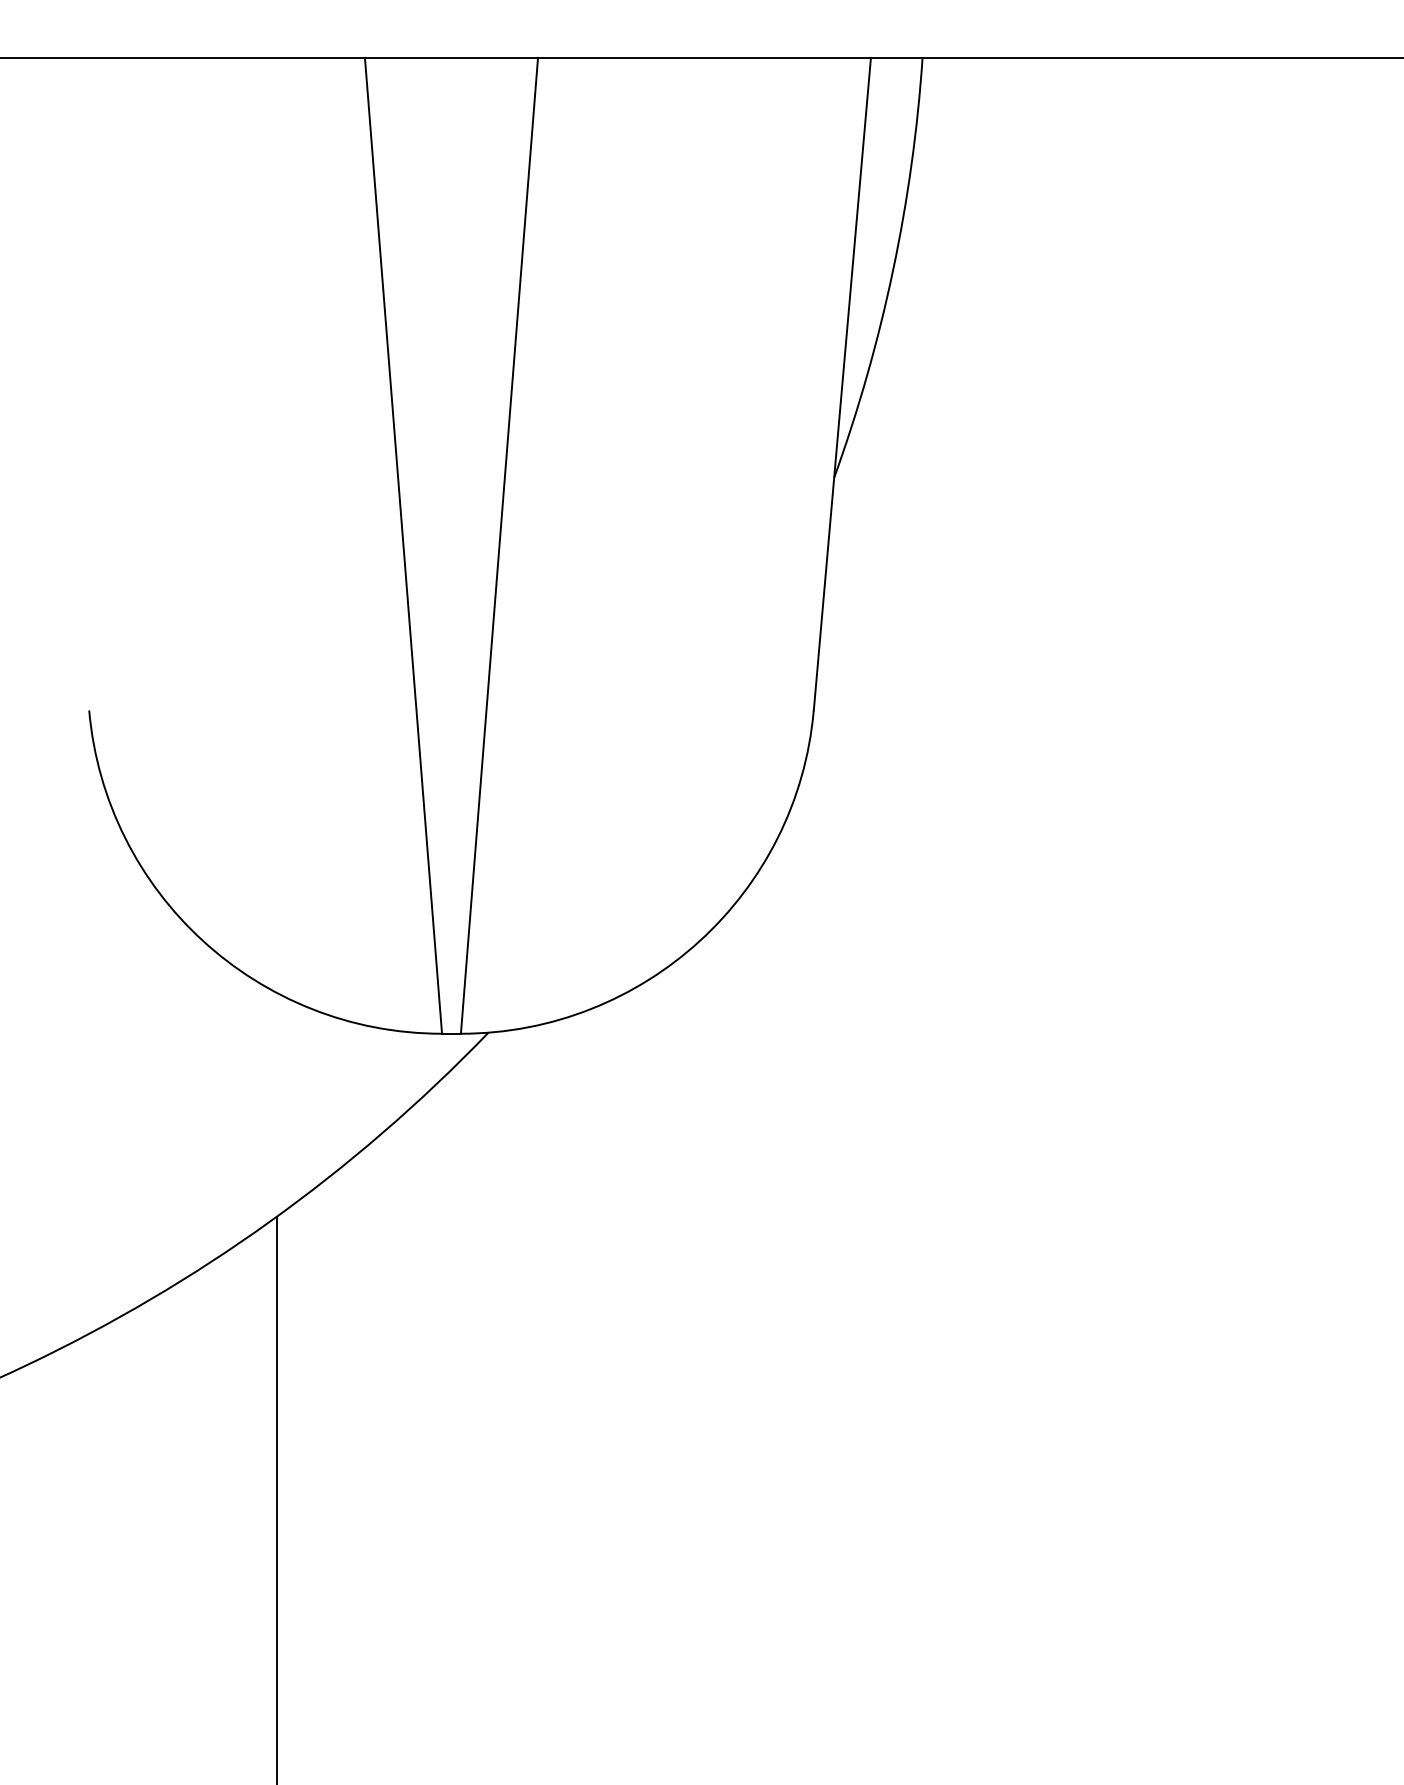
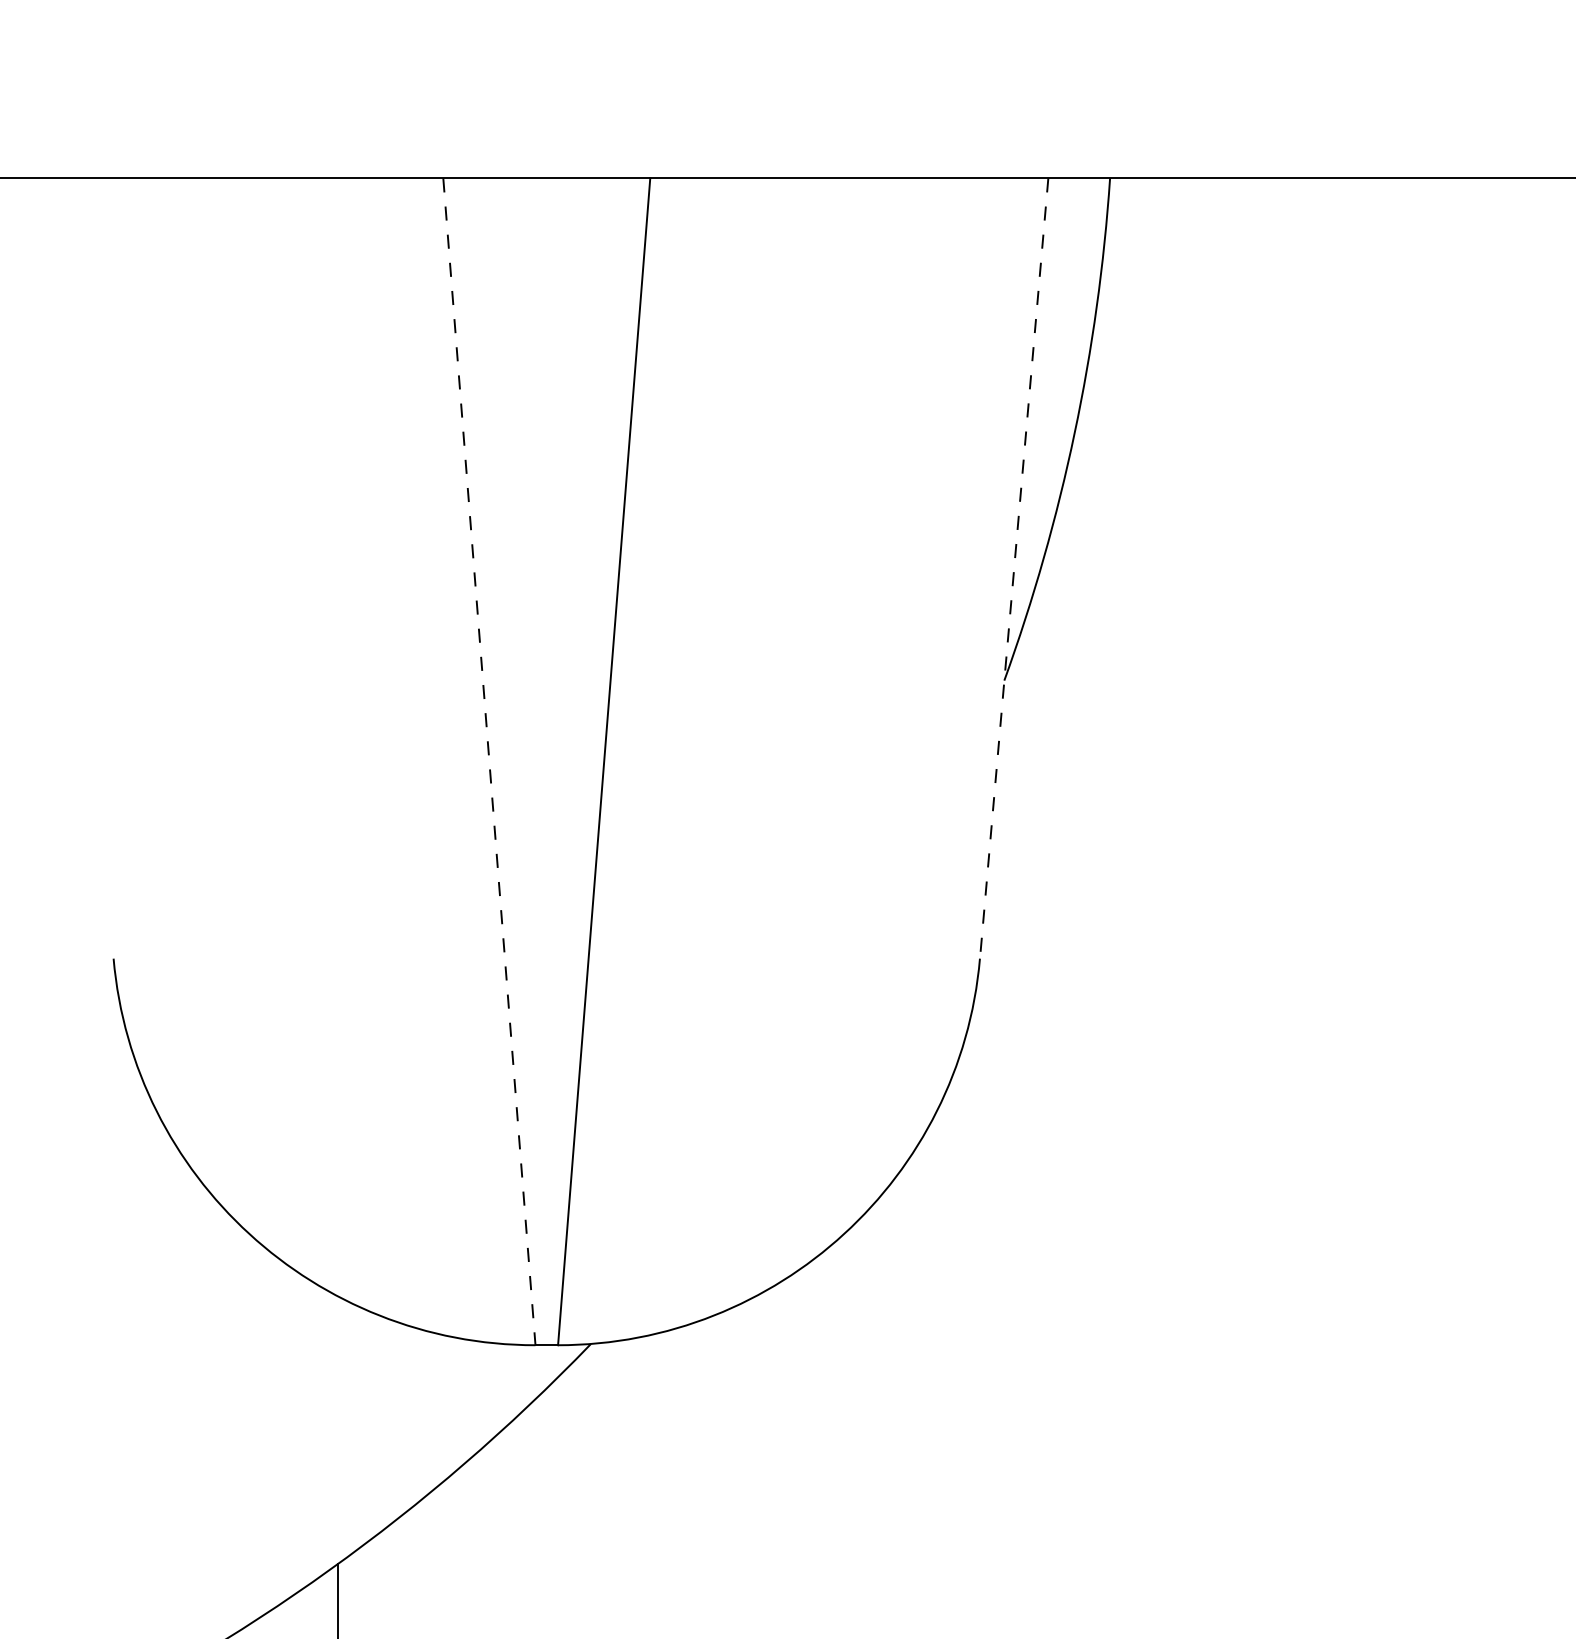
line: (842, 384) -> (1014, 568), solid -> dashed
line: (403, 546) -> (489, 762), solid -> dashed

